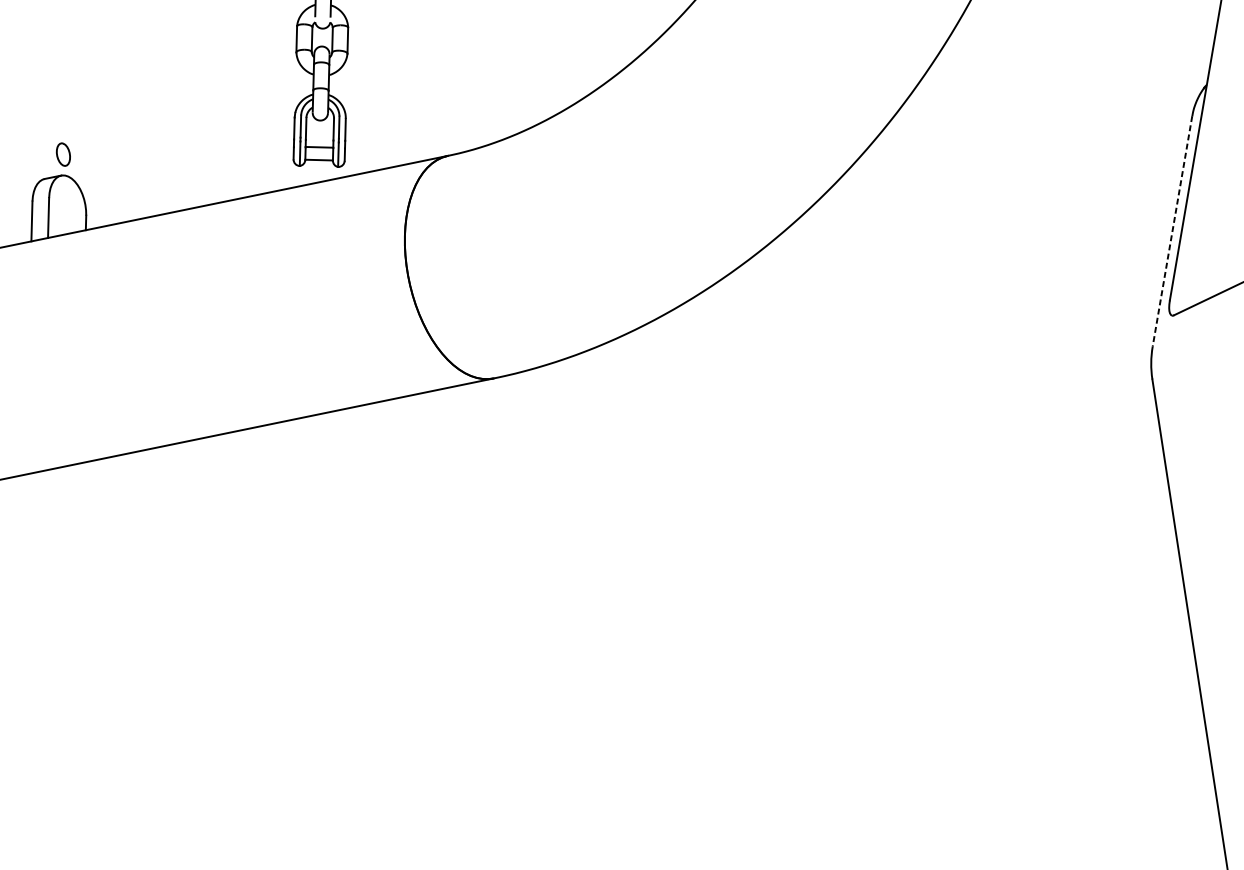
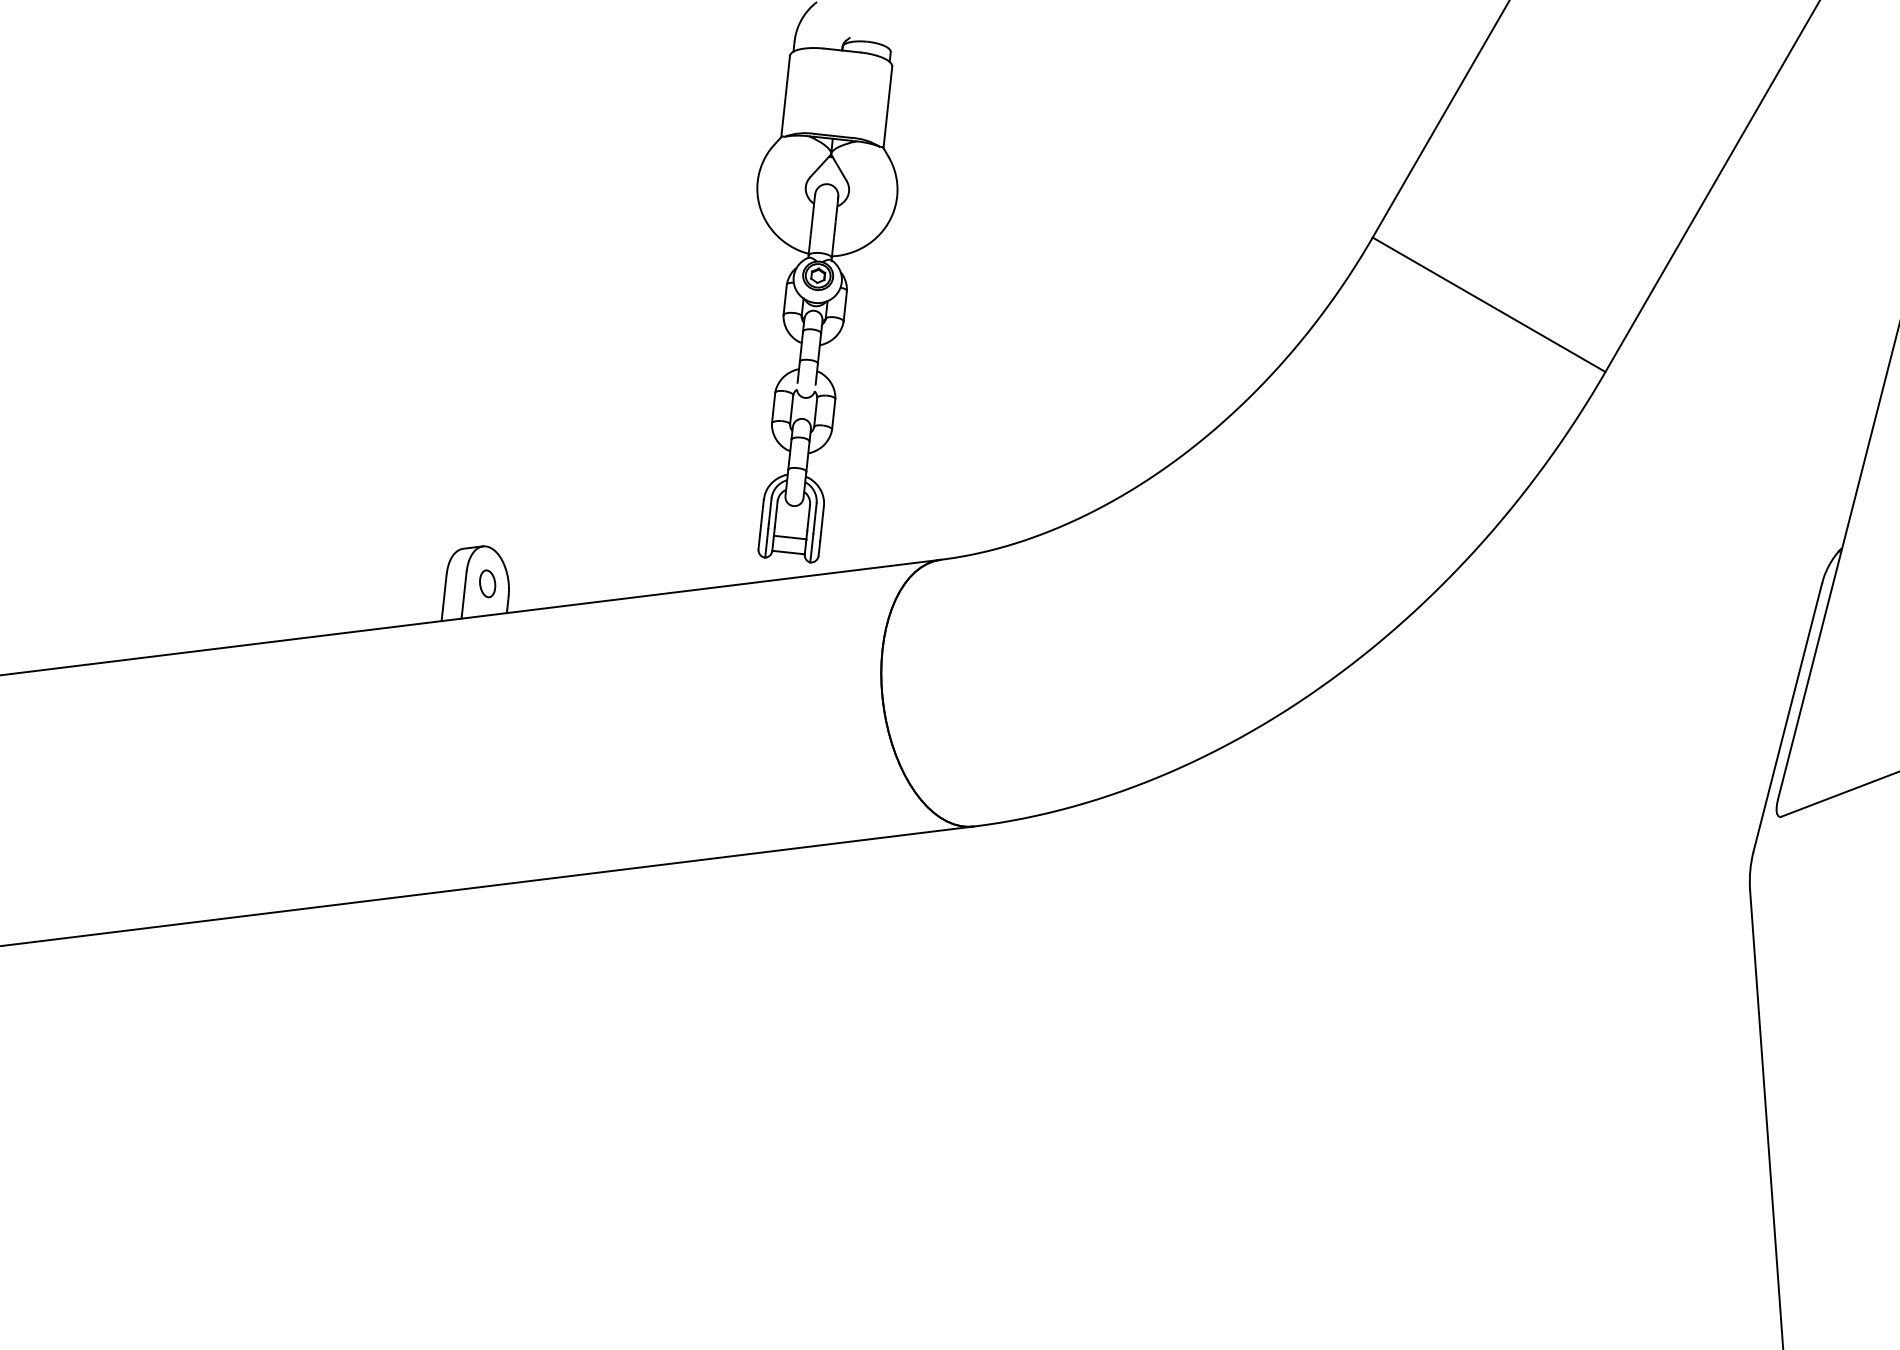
part: (63, 154) -> (487, 583), moved
line: (1172, 232) -> (1787, 718), dashed -> solid

